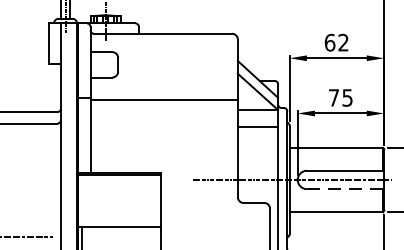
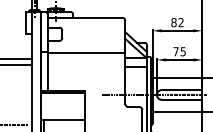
text: (329, 42) -> (173, 22), 62 -> 82
line: (346, 188) -> (182, 99), dashed -> solid

